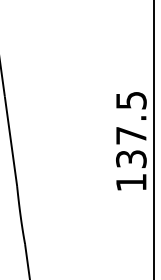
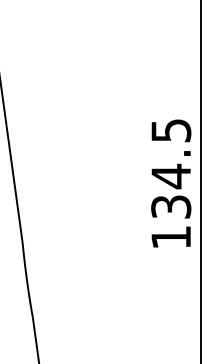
text: (130, 135) -> (170, 176), 137.5 -> 134.5

